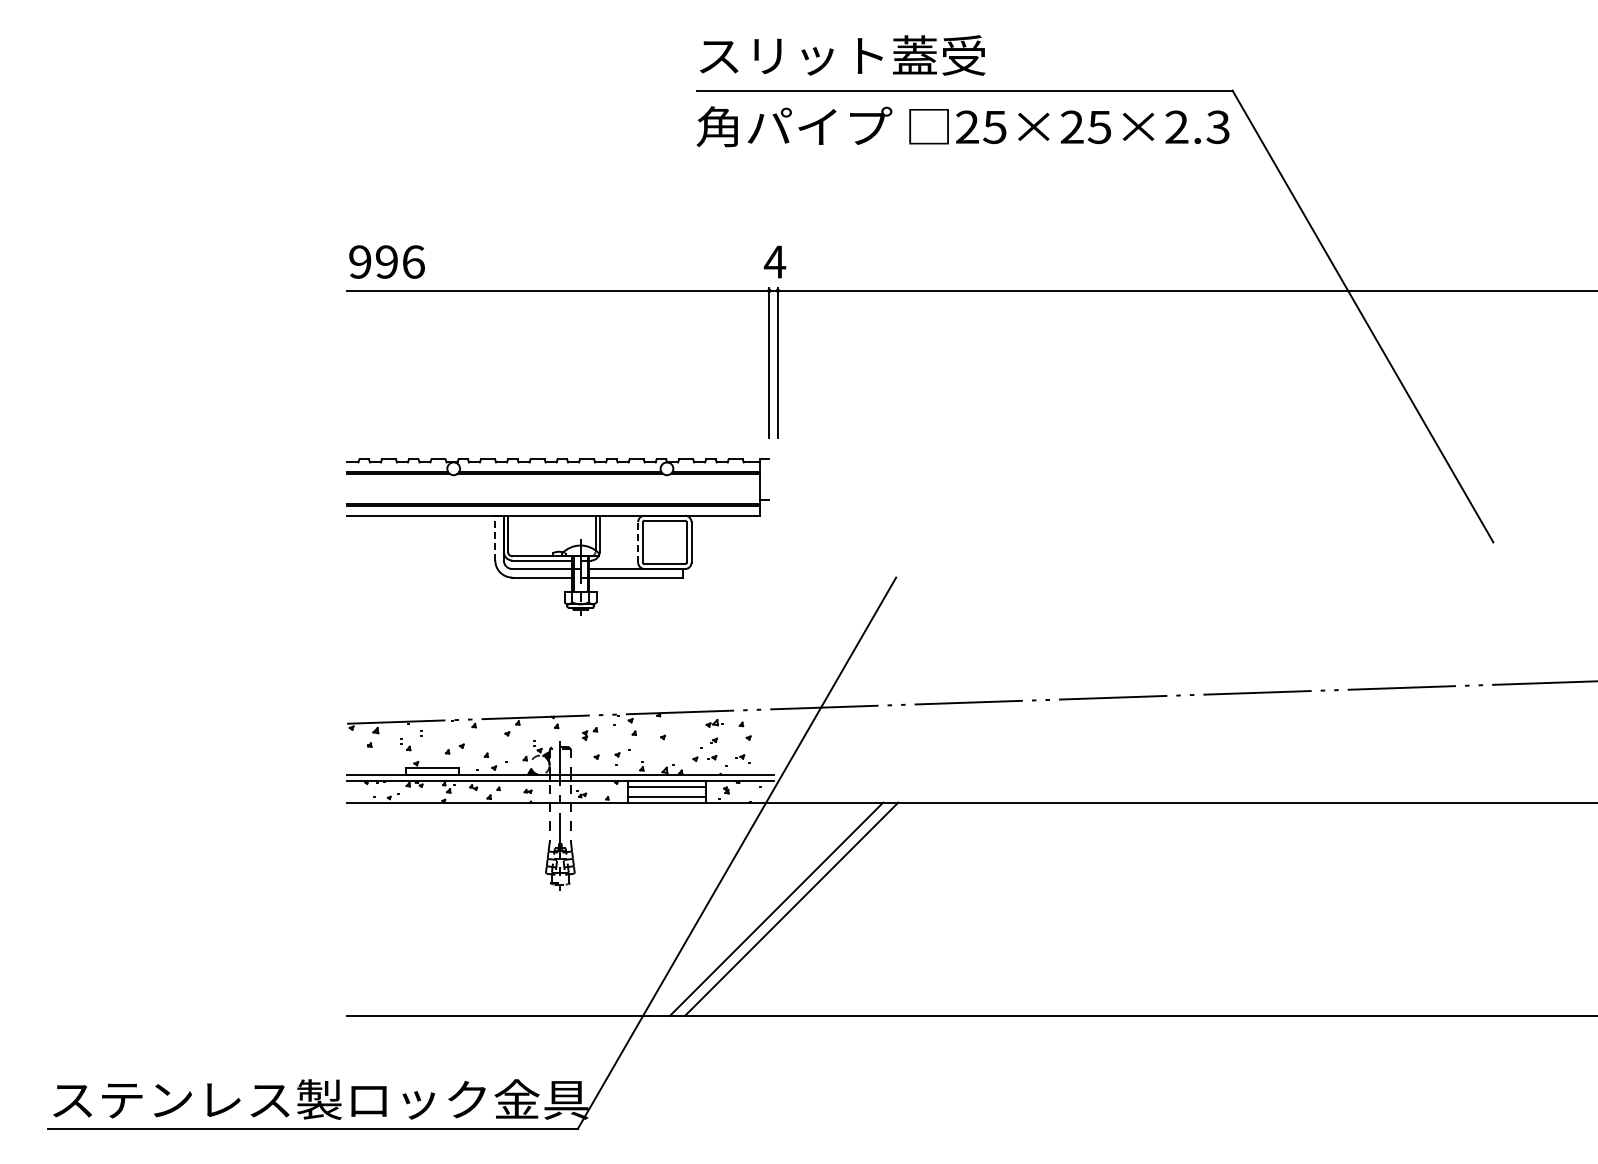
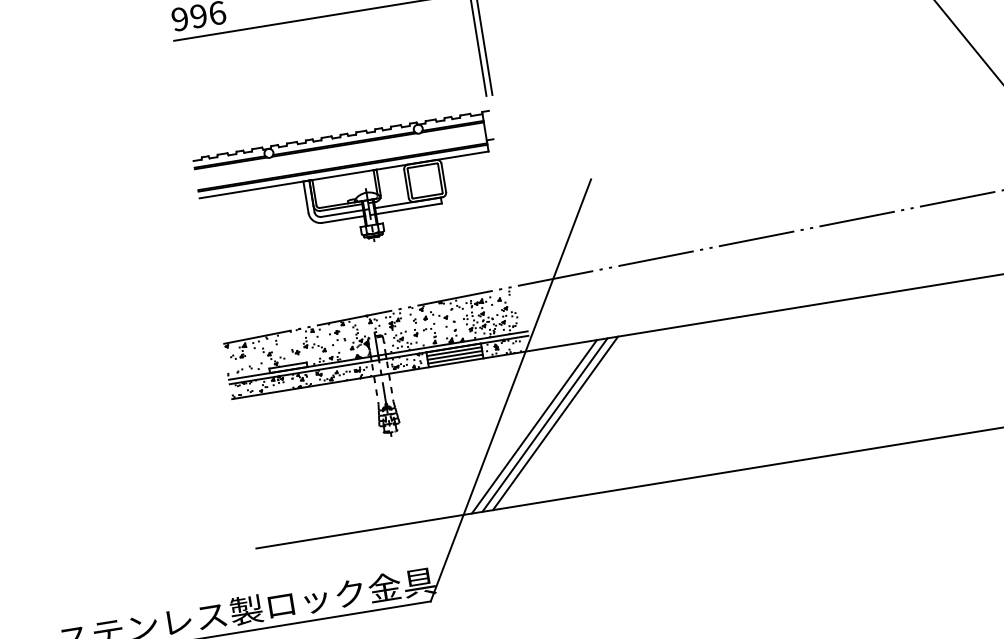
line: (495, 537) -> (306, 196), dashed -> solid
line: (638, 541) -> (406, 183), dashed -> solid
line: (666, 791) -> (454, 355), added
line: (761, 908) -> (534, 426), added

